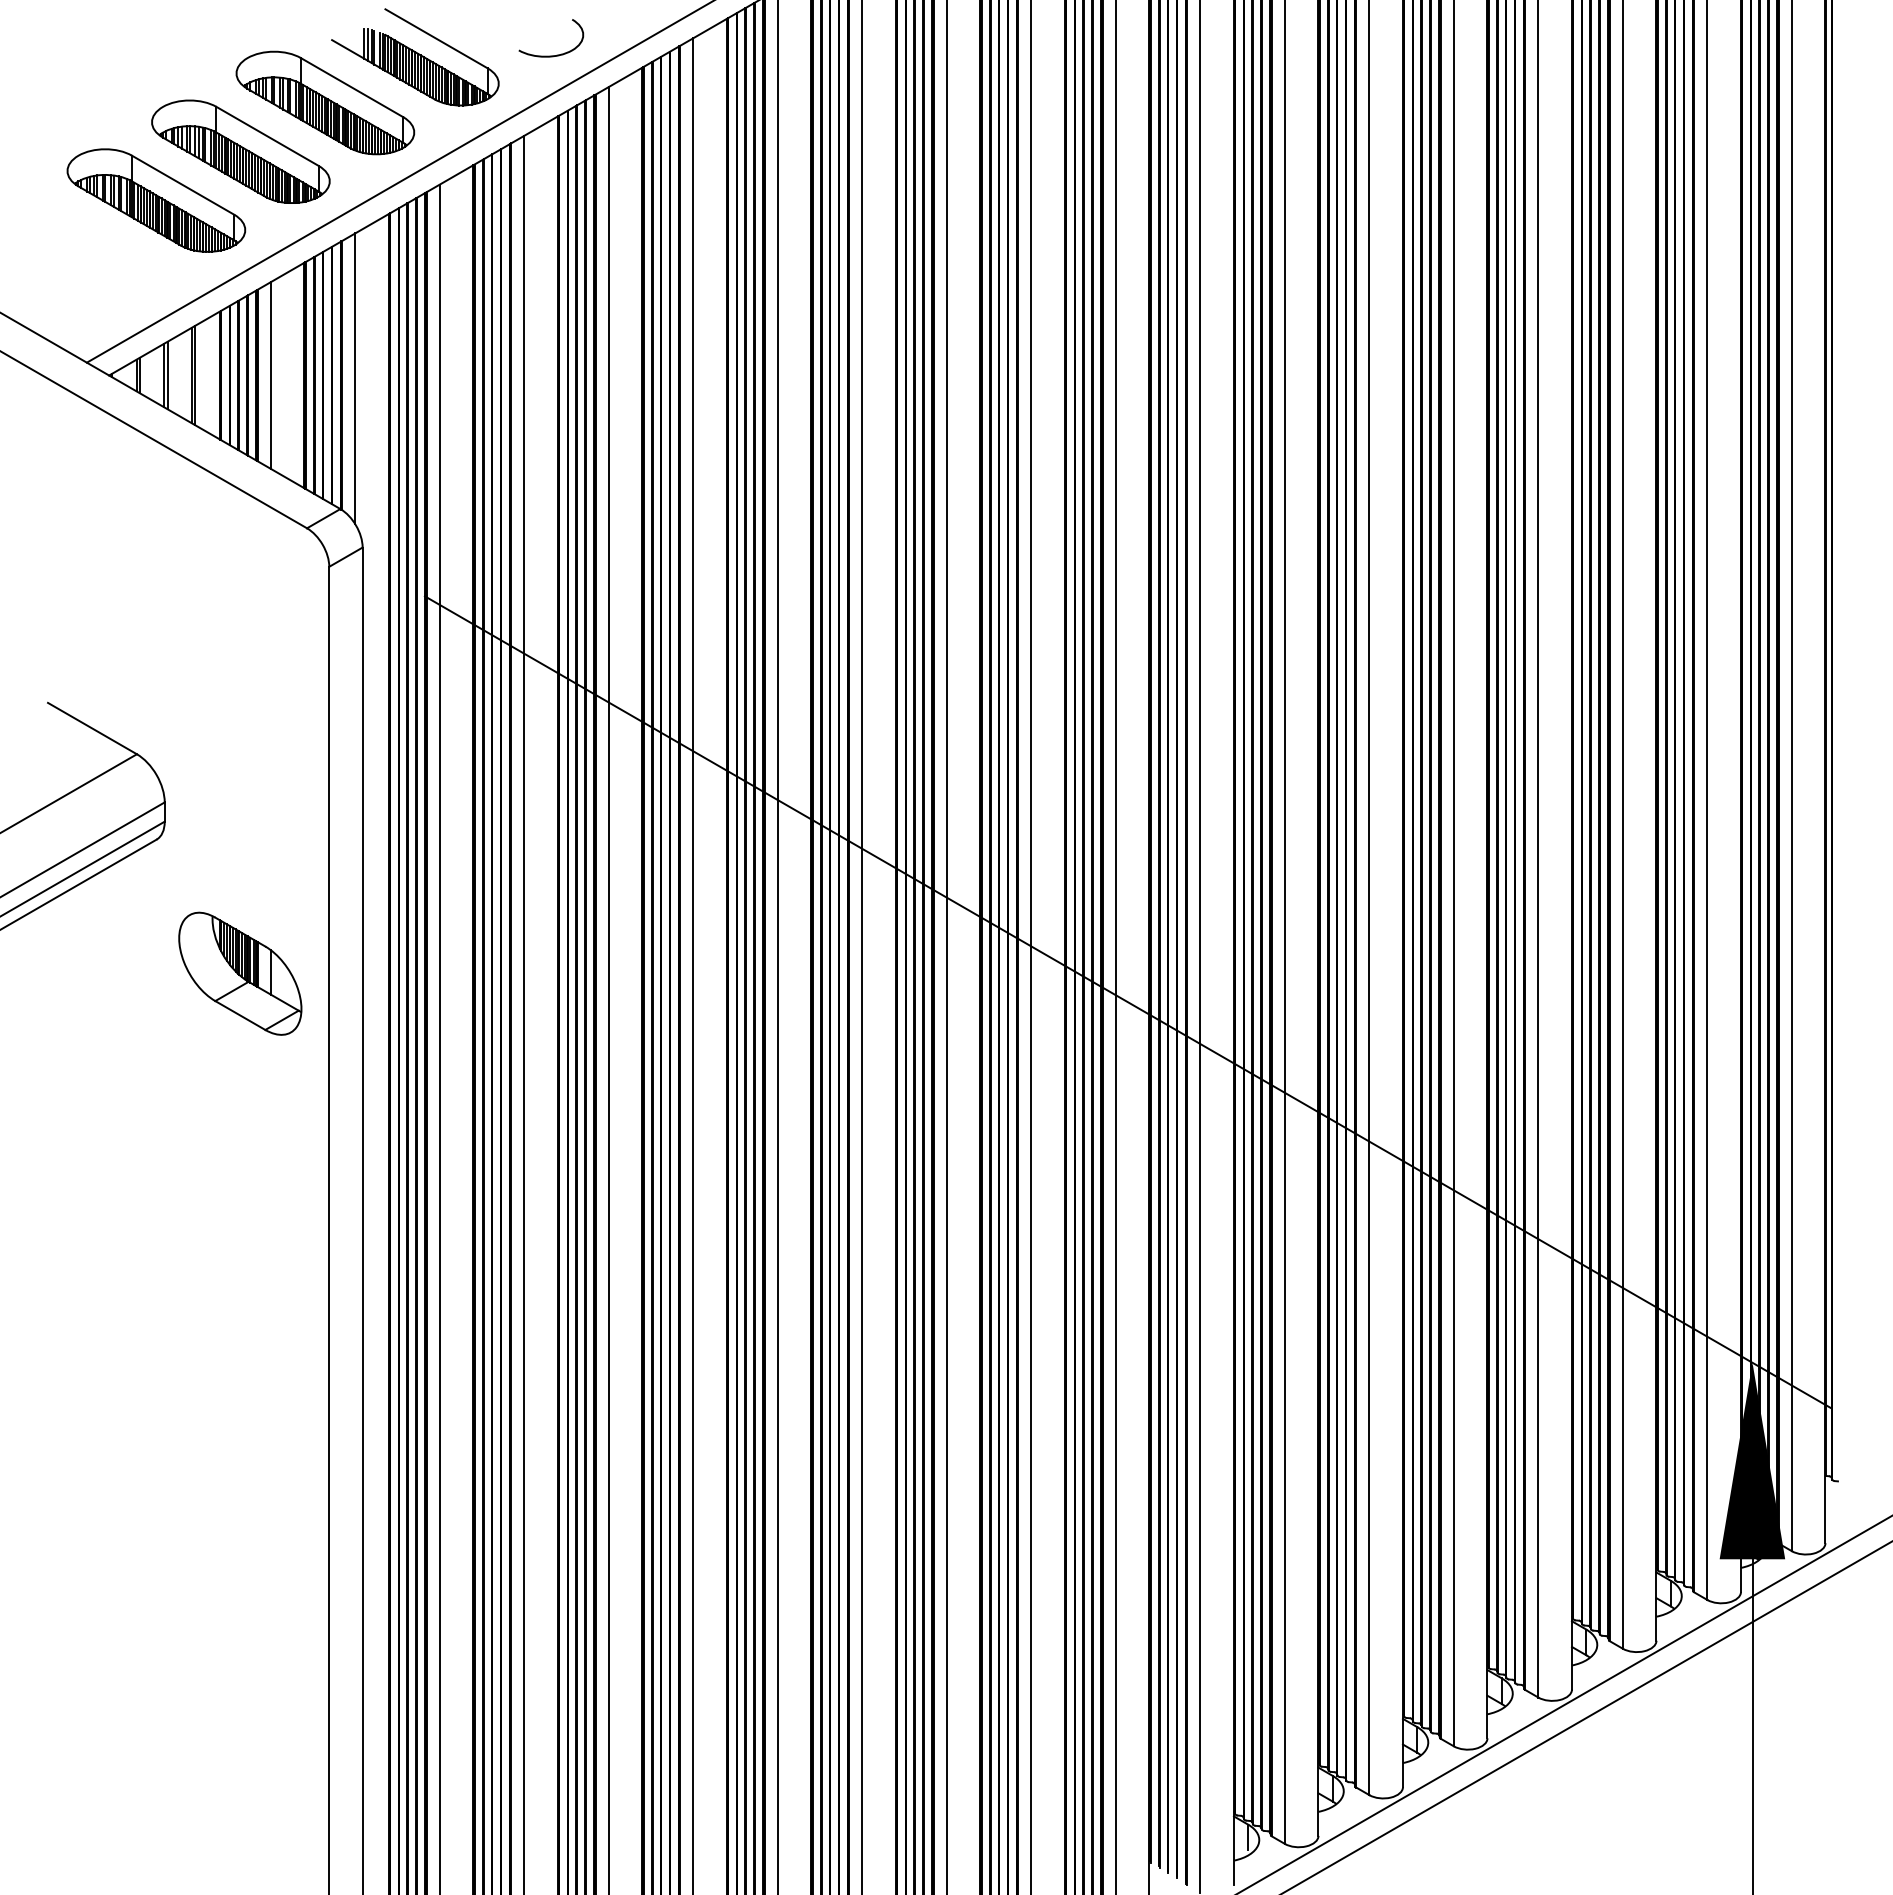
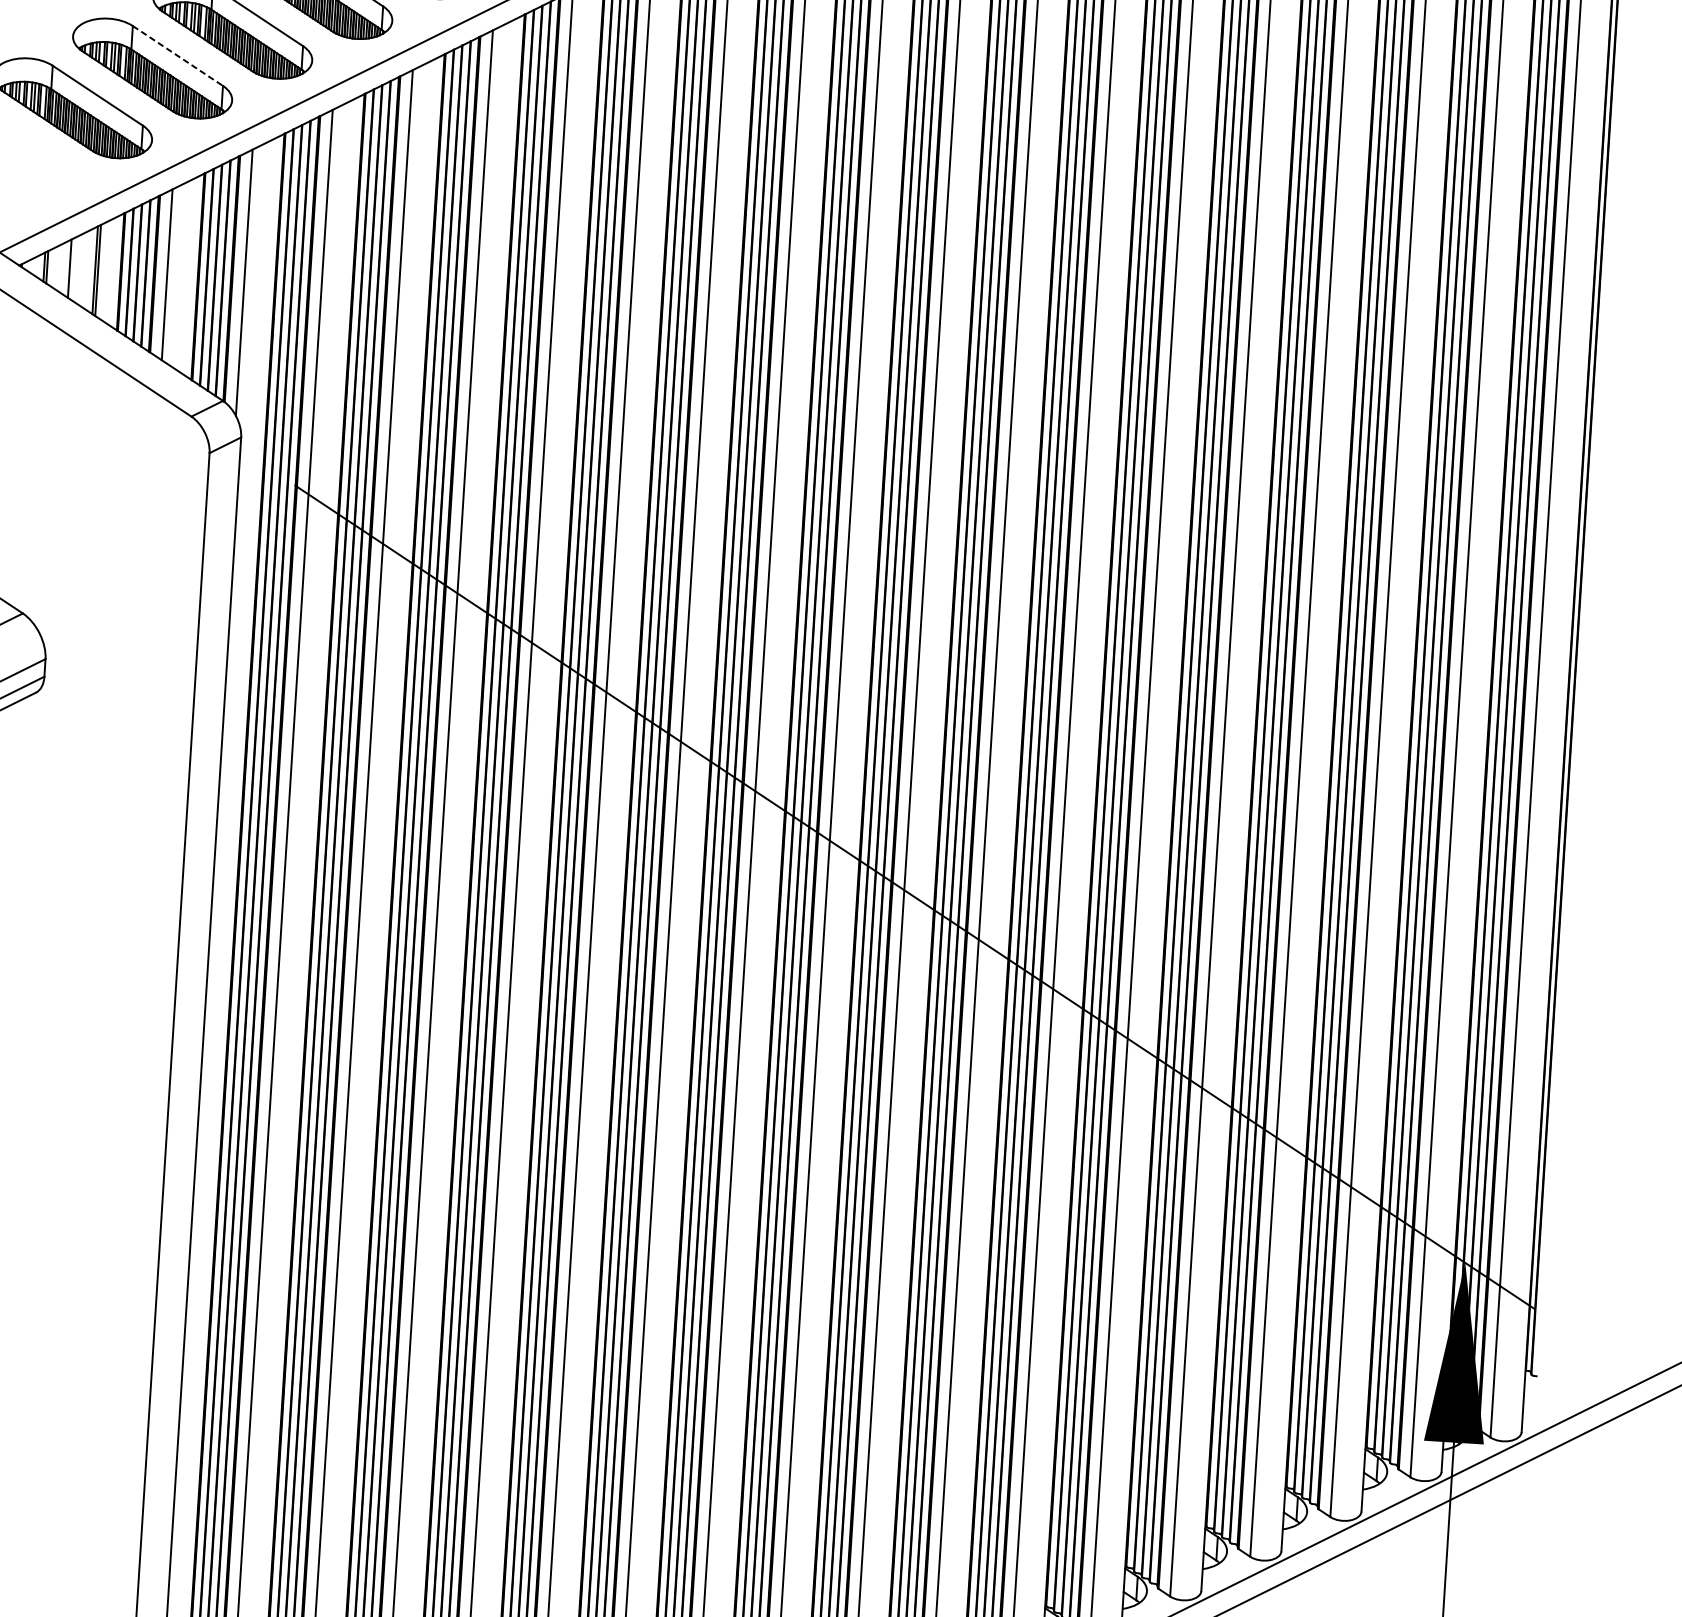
line: (268, 136) -> (178, 56), solid -> dashed
line: (167, 375) -> (72, 268), removed
part: (240, 973) -> (104, 819), removed

